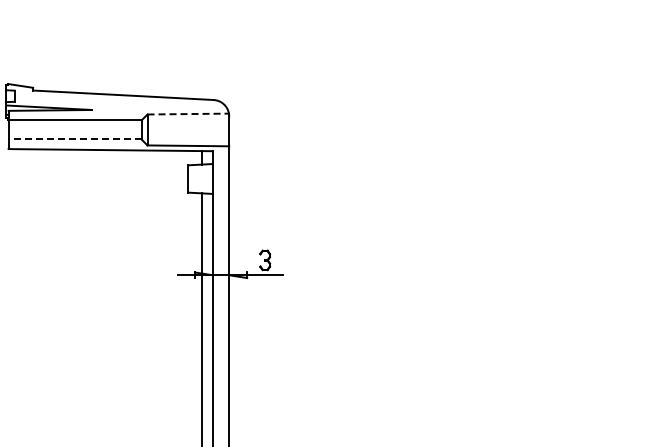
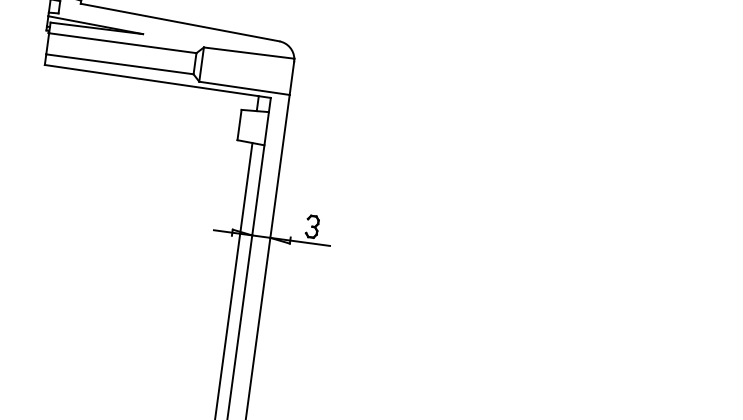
line: (188, 114) -> (249, 53), dashed -> solid
line: (74, 139) -> (119, 64), dashed -> solid

